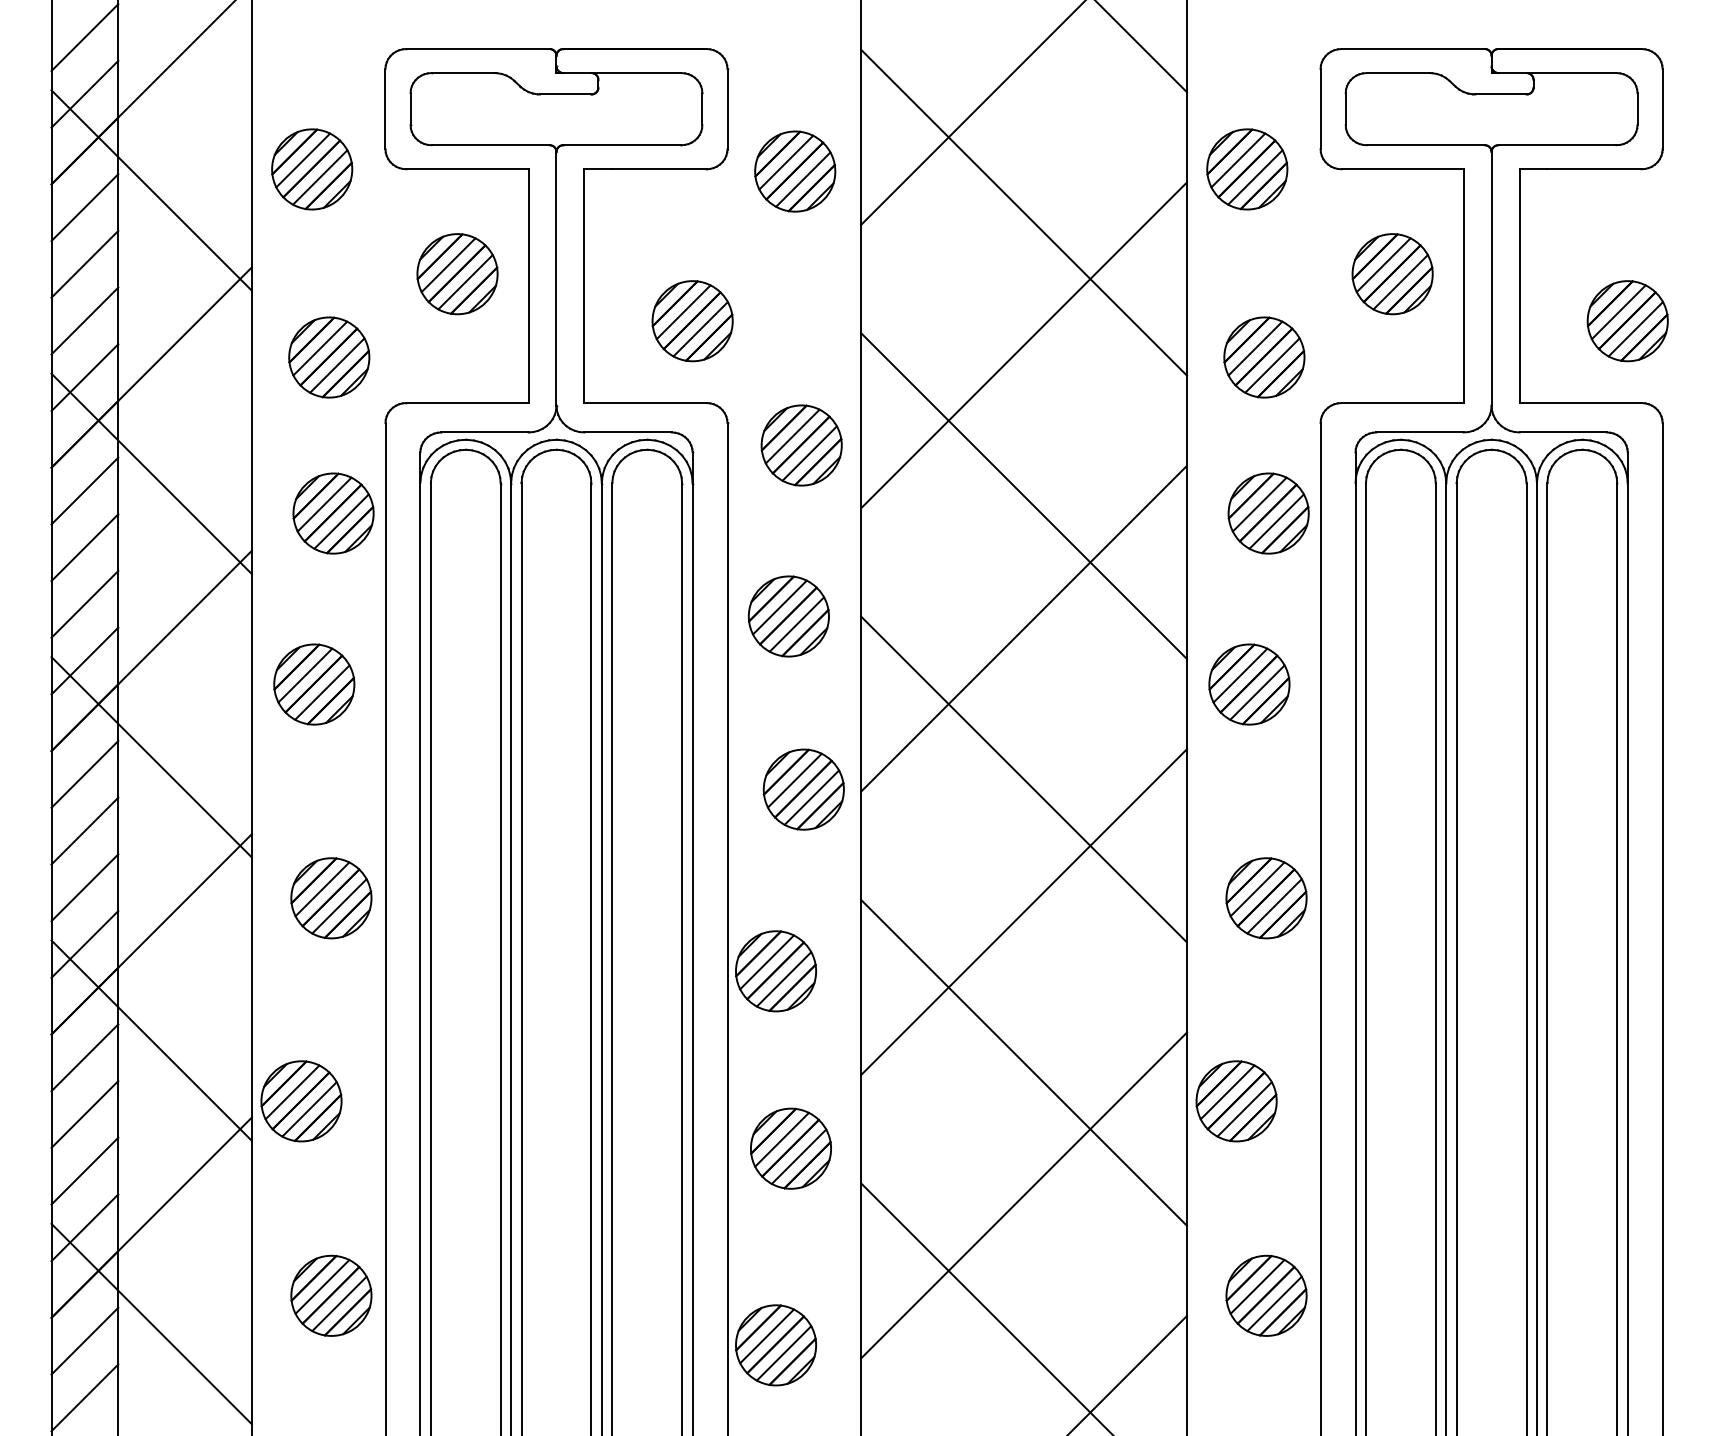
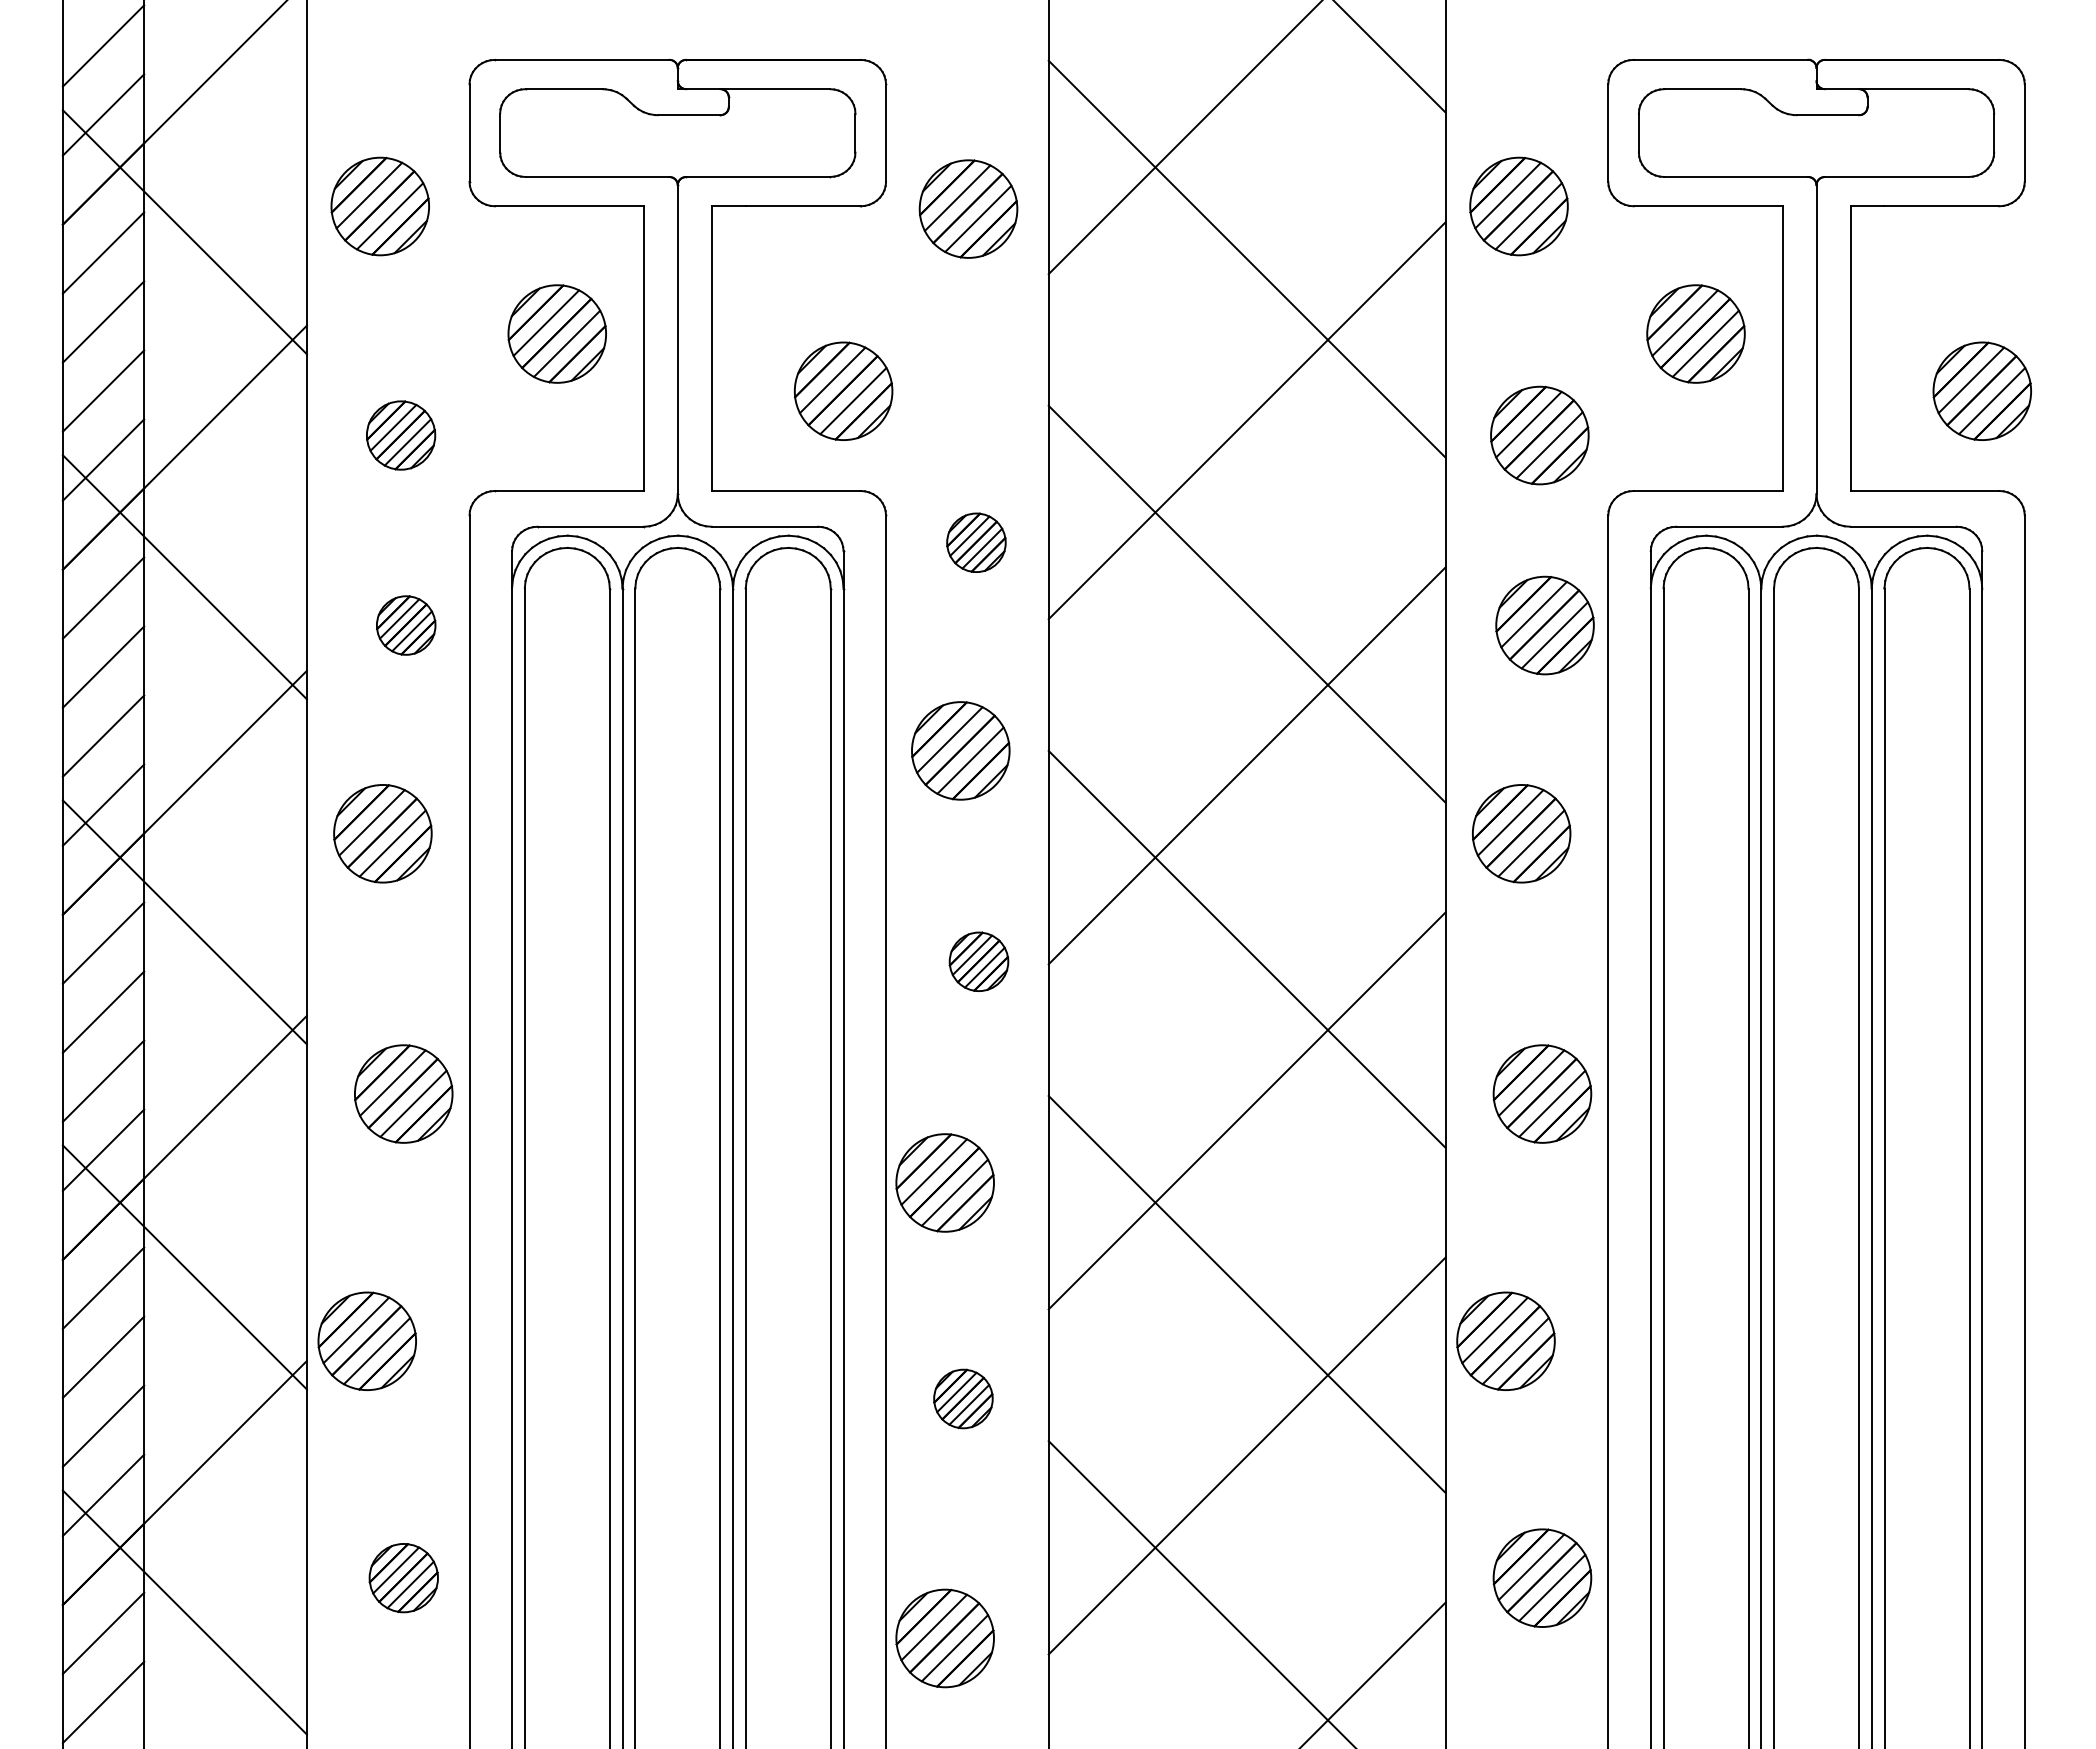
part: (328, 357) -> (400, 435), size x0.7
part: (801, 445) -> (976, 542), size x0.6
part: (332, 513) -> (405, 625), size x0.6
part: (803, 789) -> (978, 961), size x0.6
part: (791, 1148) -> (963, 1398), size x0.6
part: (331, 1295) -> (403, 1577), size x0.7

